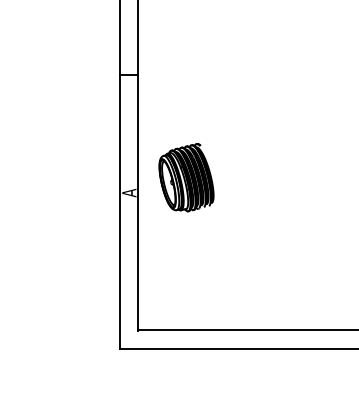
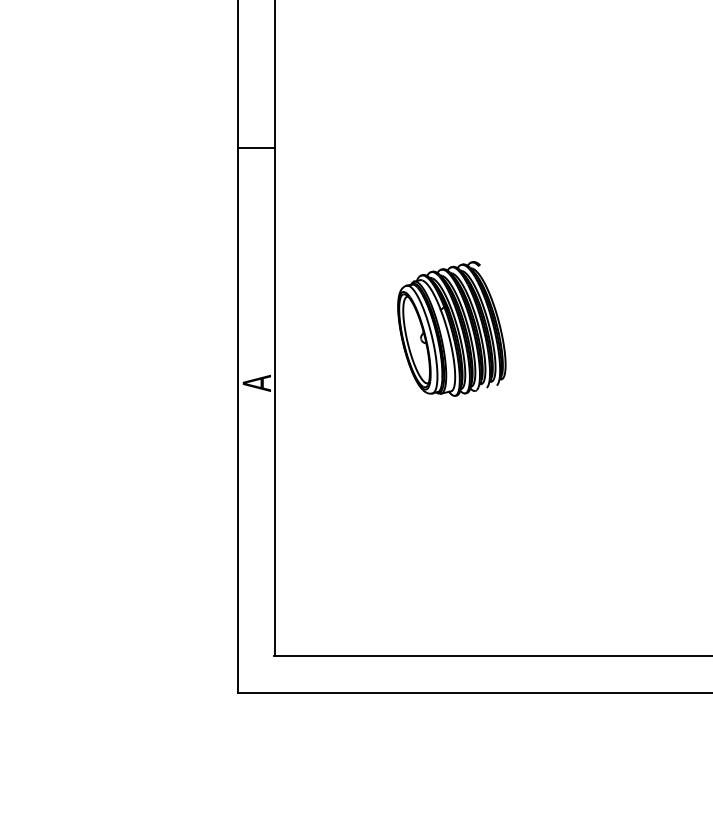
part: (186, 177) -> (451, 328), moved

